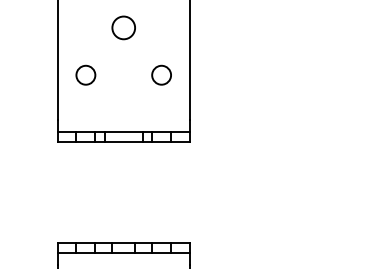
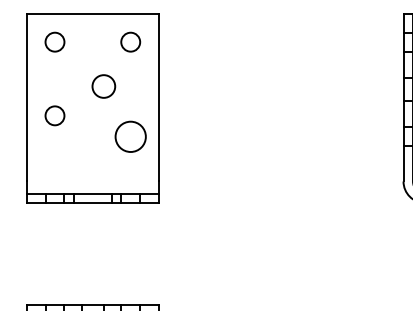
circle: (123, 27) -> (103, 86), moved
circle: (85, 74) -> (54, 115), moved
circle: (161, 74) -> (130, 136), size x1.6

